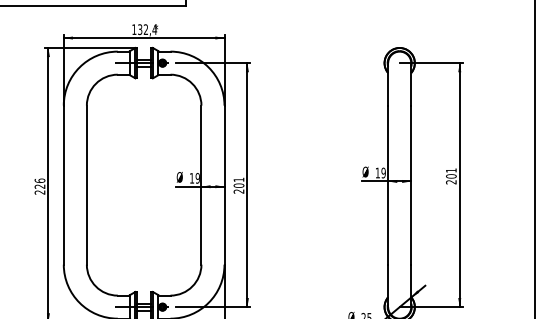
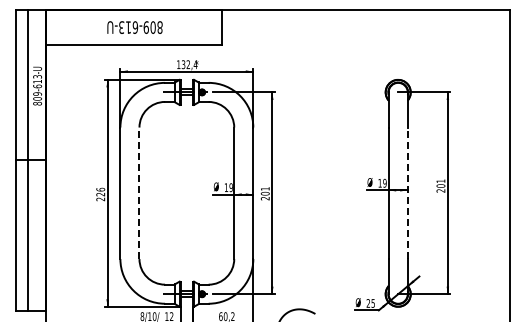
line: (86, 185) -> (139, 193), solid -> dashed
line: (410, 185) -> (407, 193), solid -> dashed

